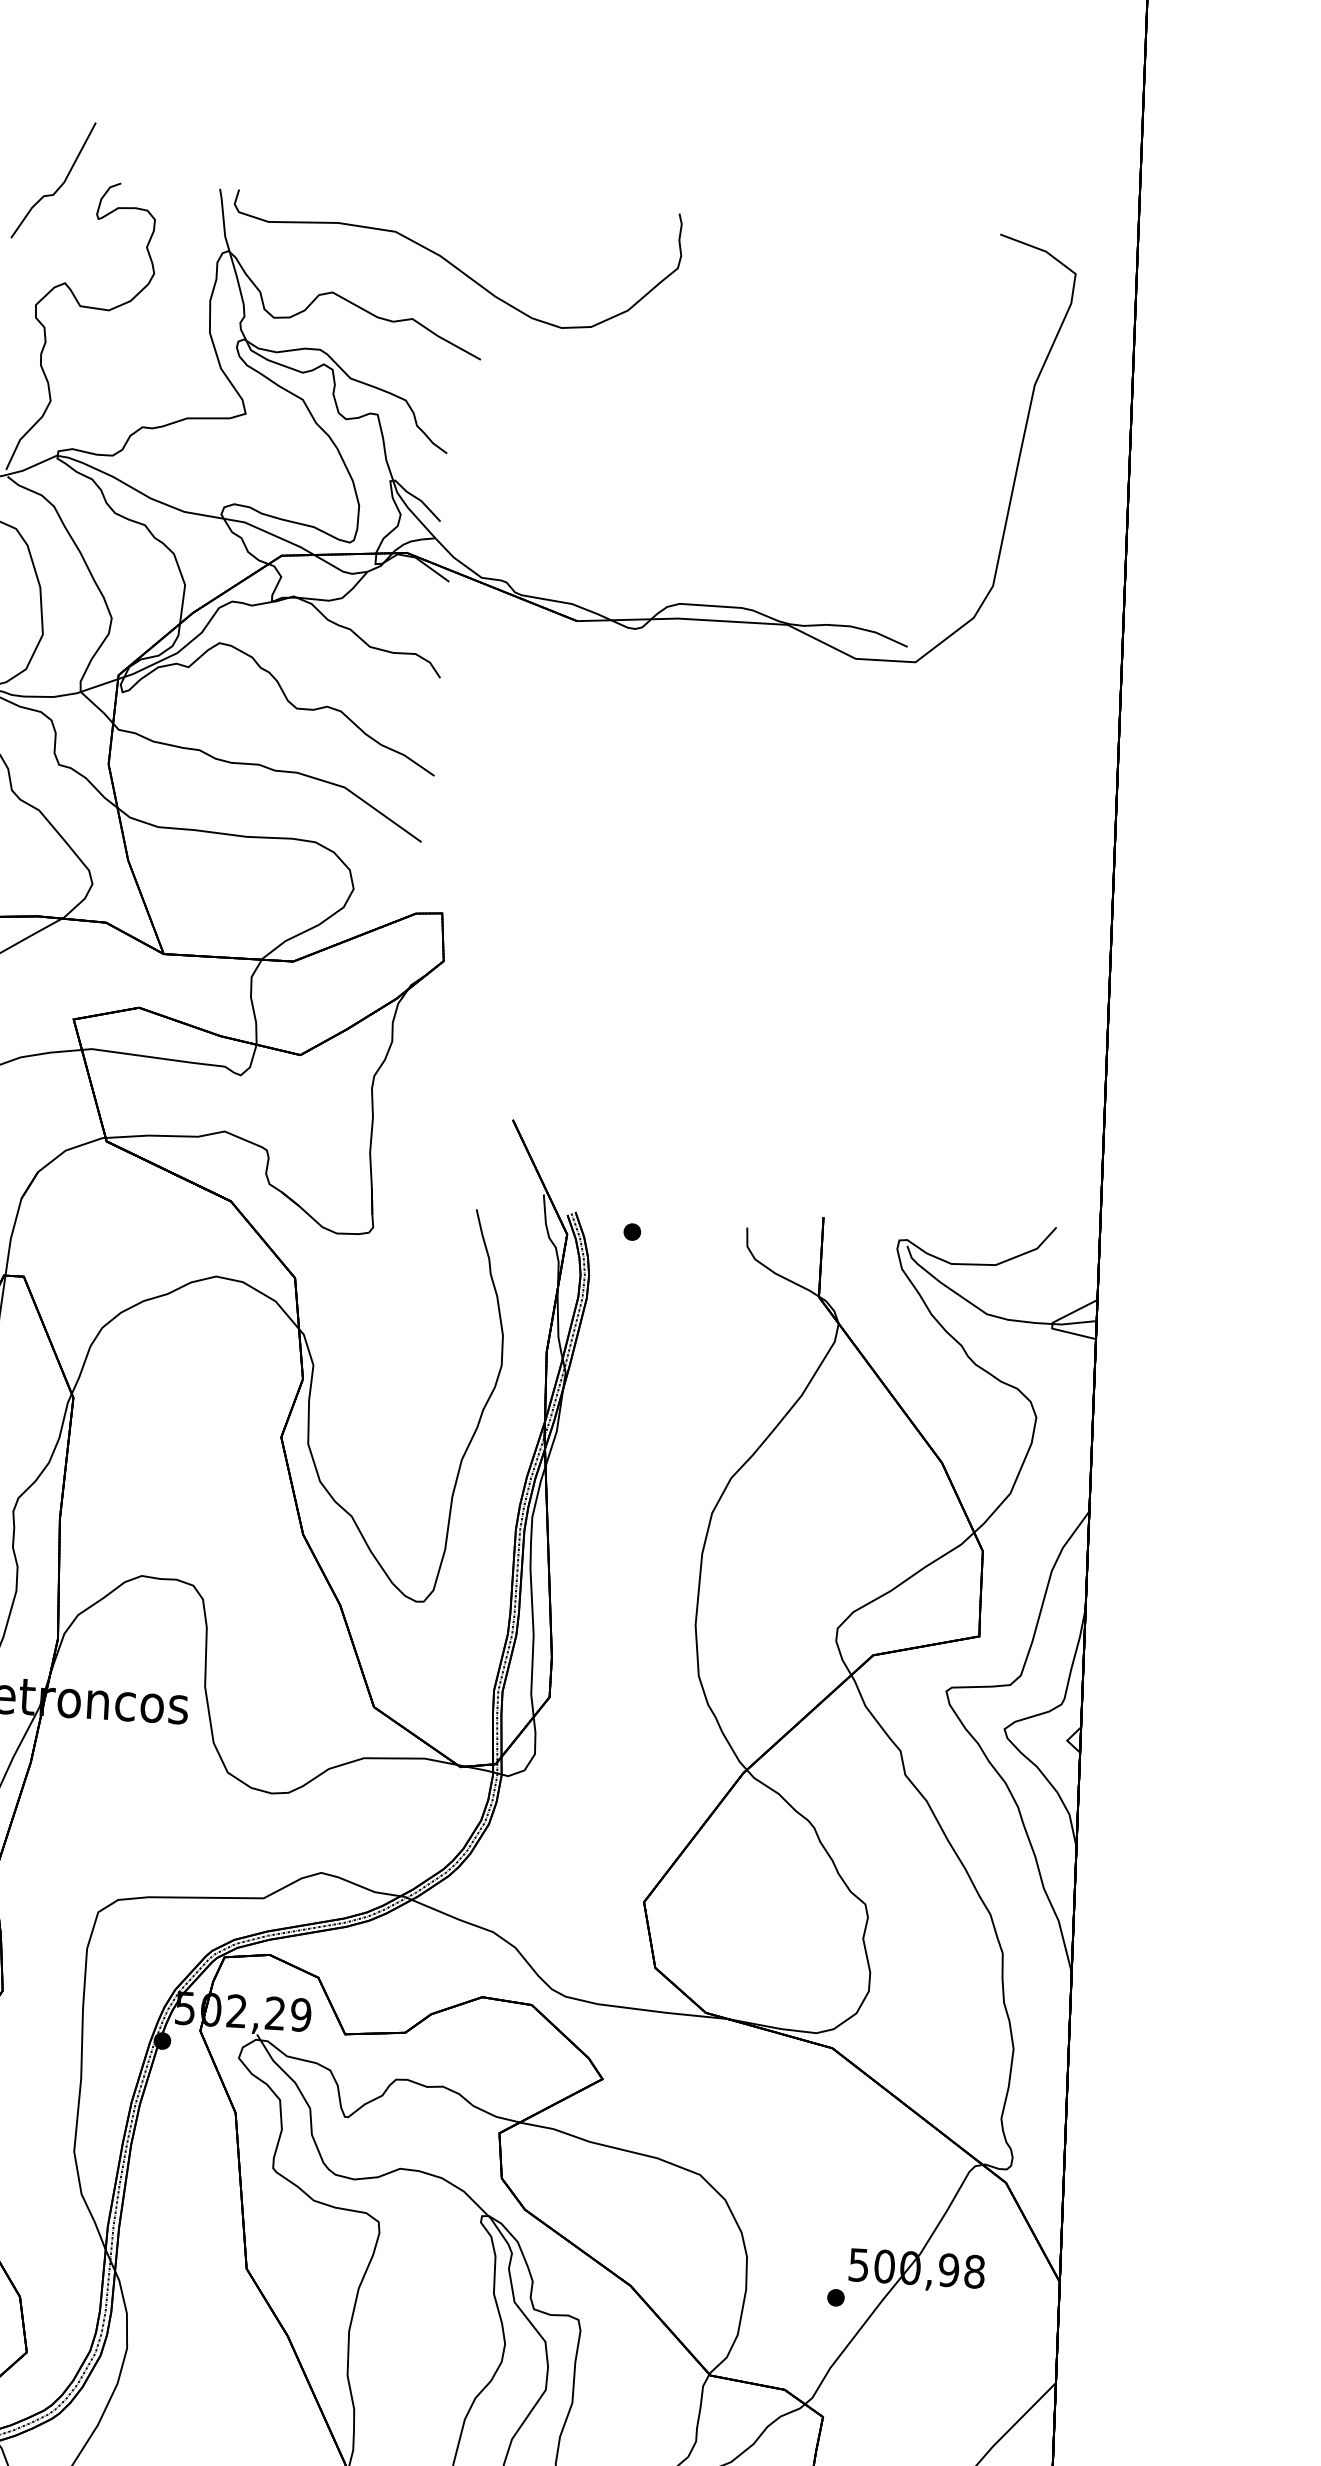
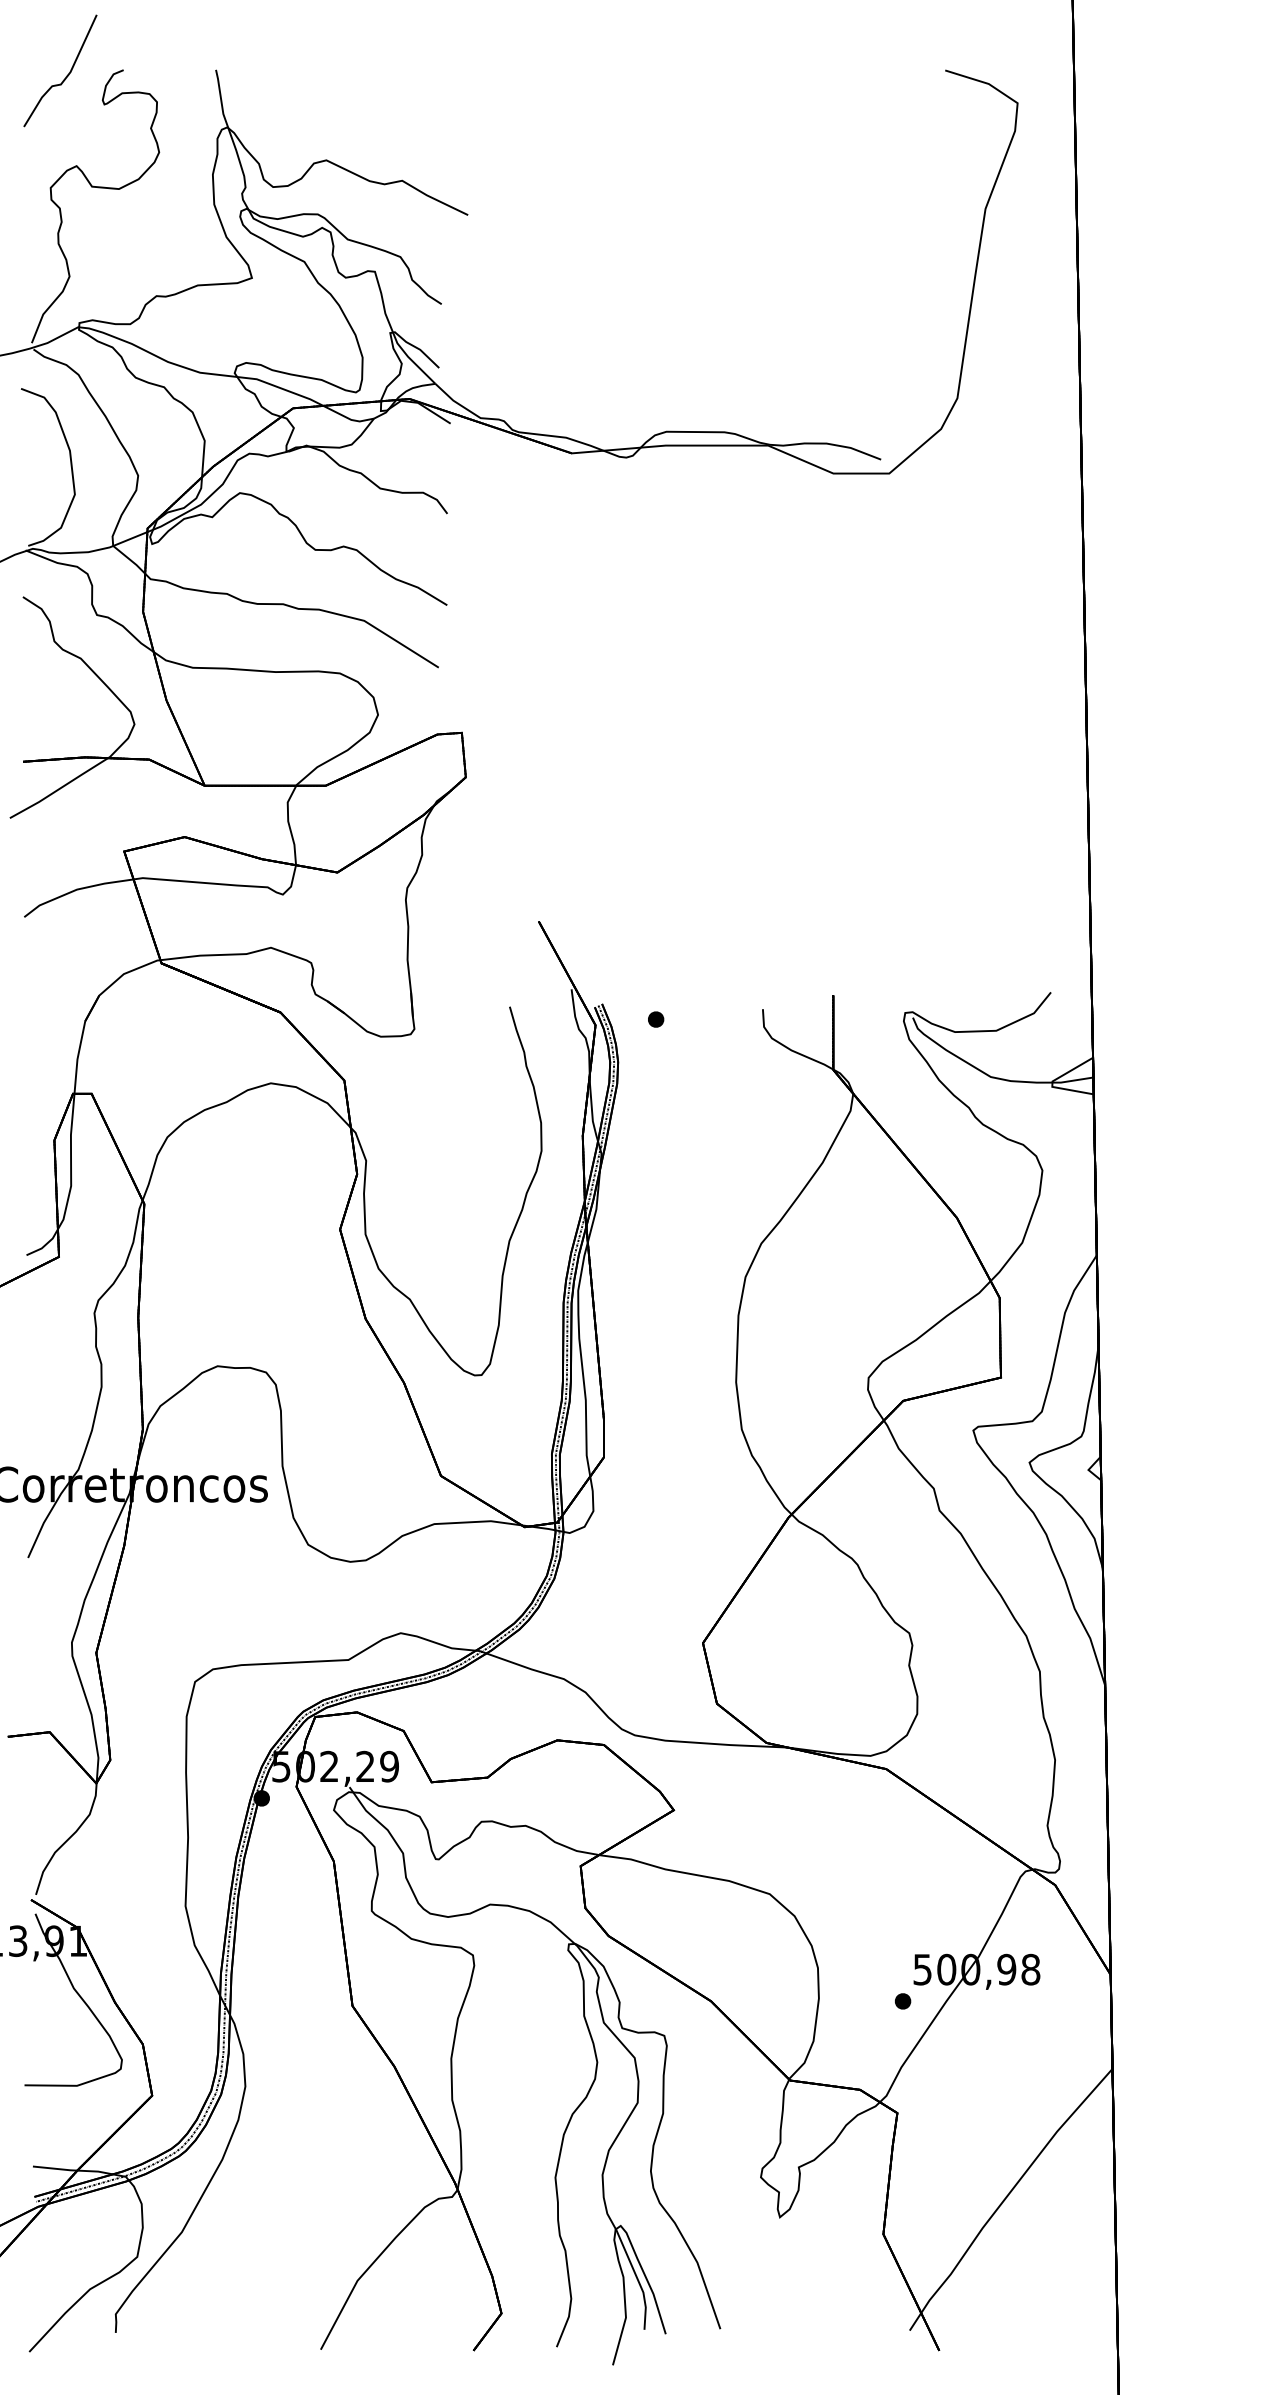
curve: (453, 264) -> (437, 127), removed

